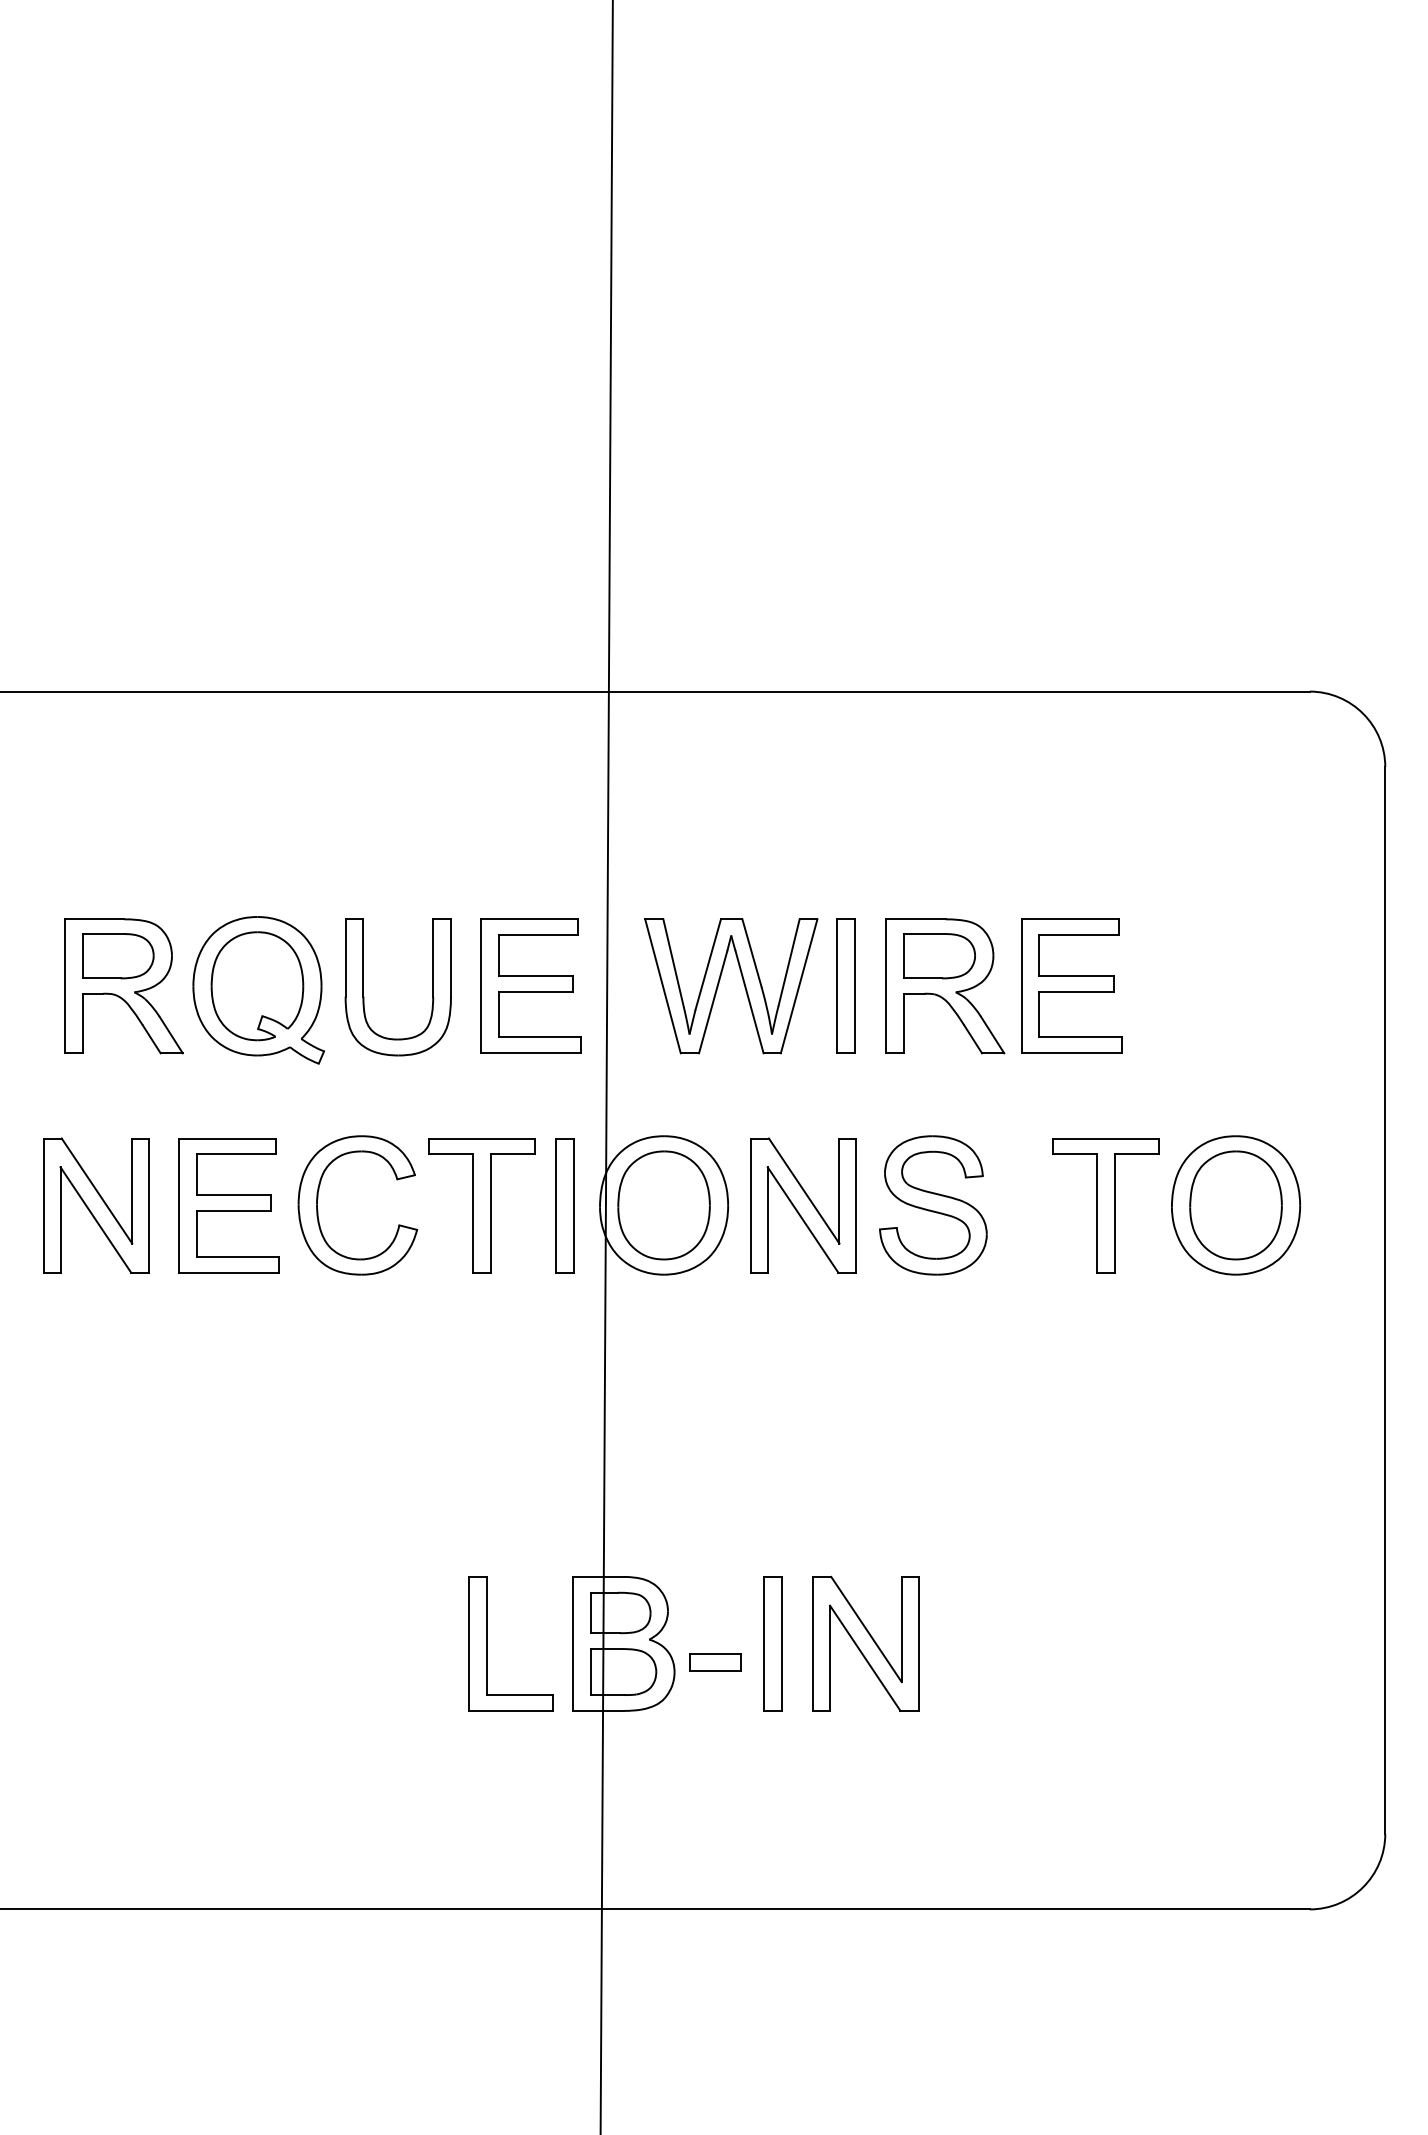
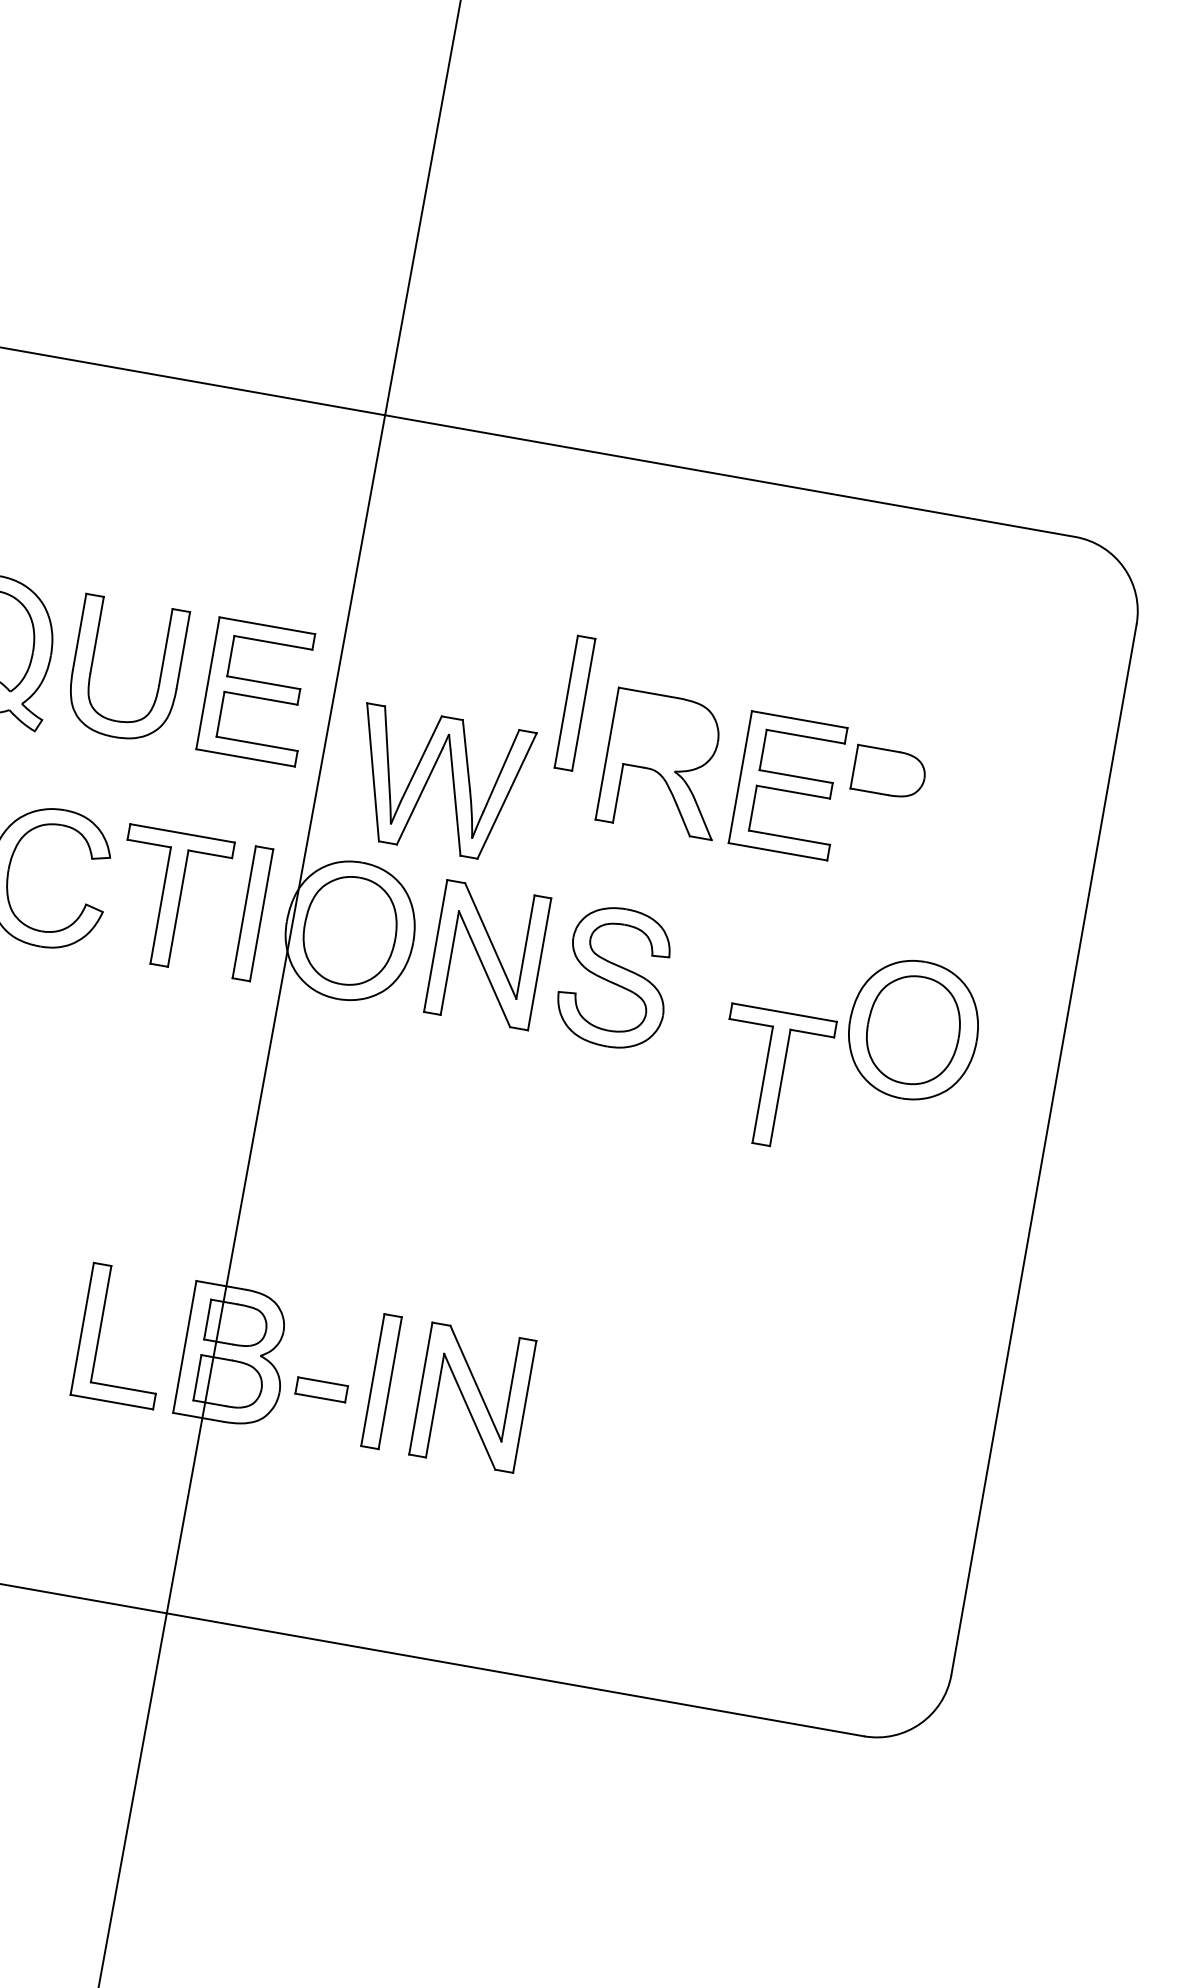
part: (939, 956) -> (889, 773), moved
part: (743, 984) -> (452, 784), moved
part: (845, 985) -> (574, 702), moved
part: (1105, 1205) -> (772, 1078), moved

